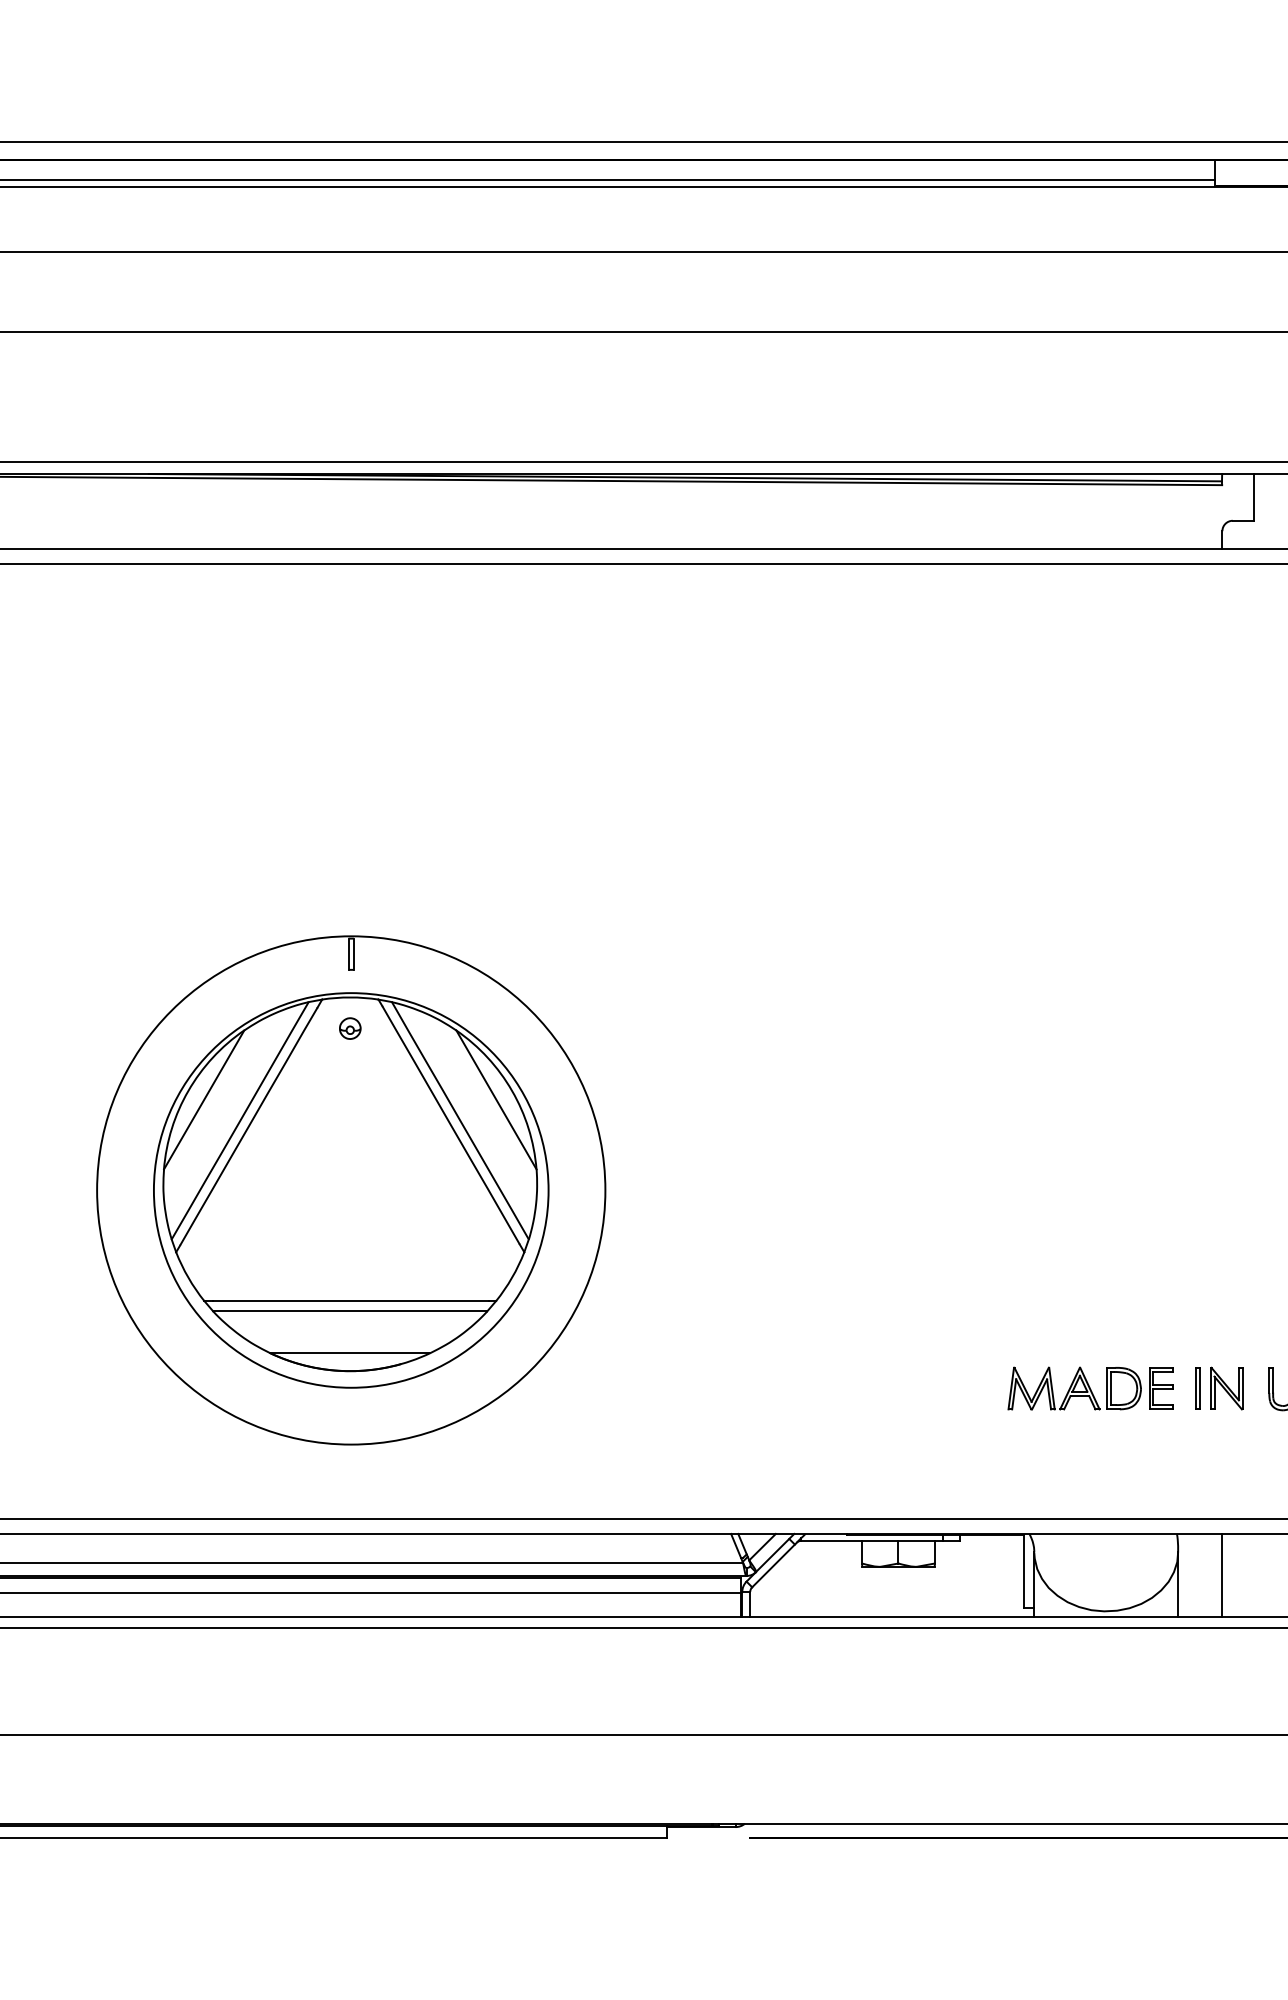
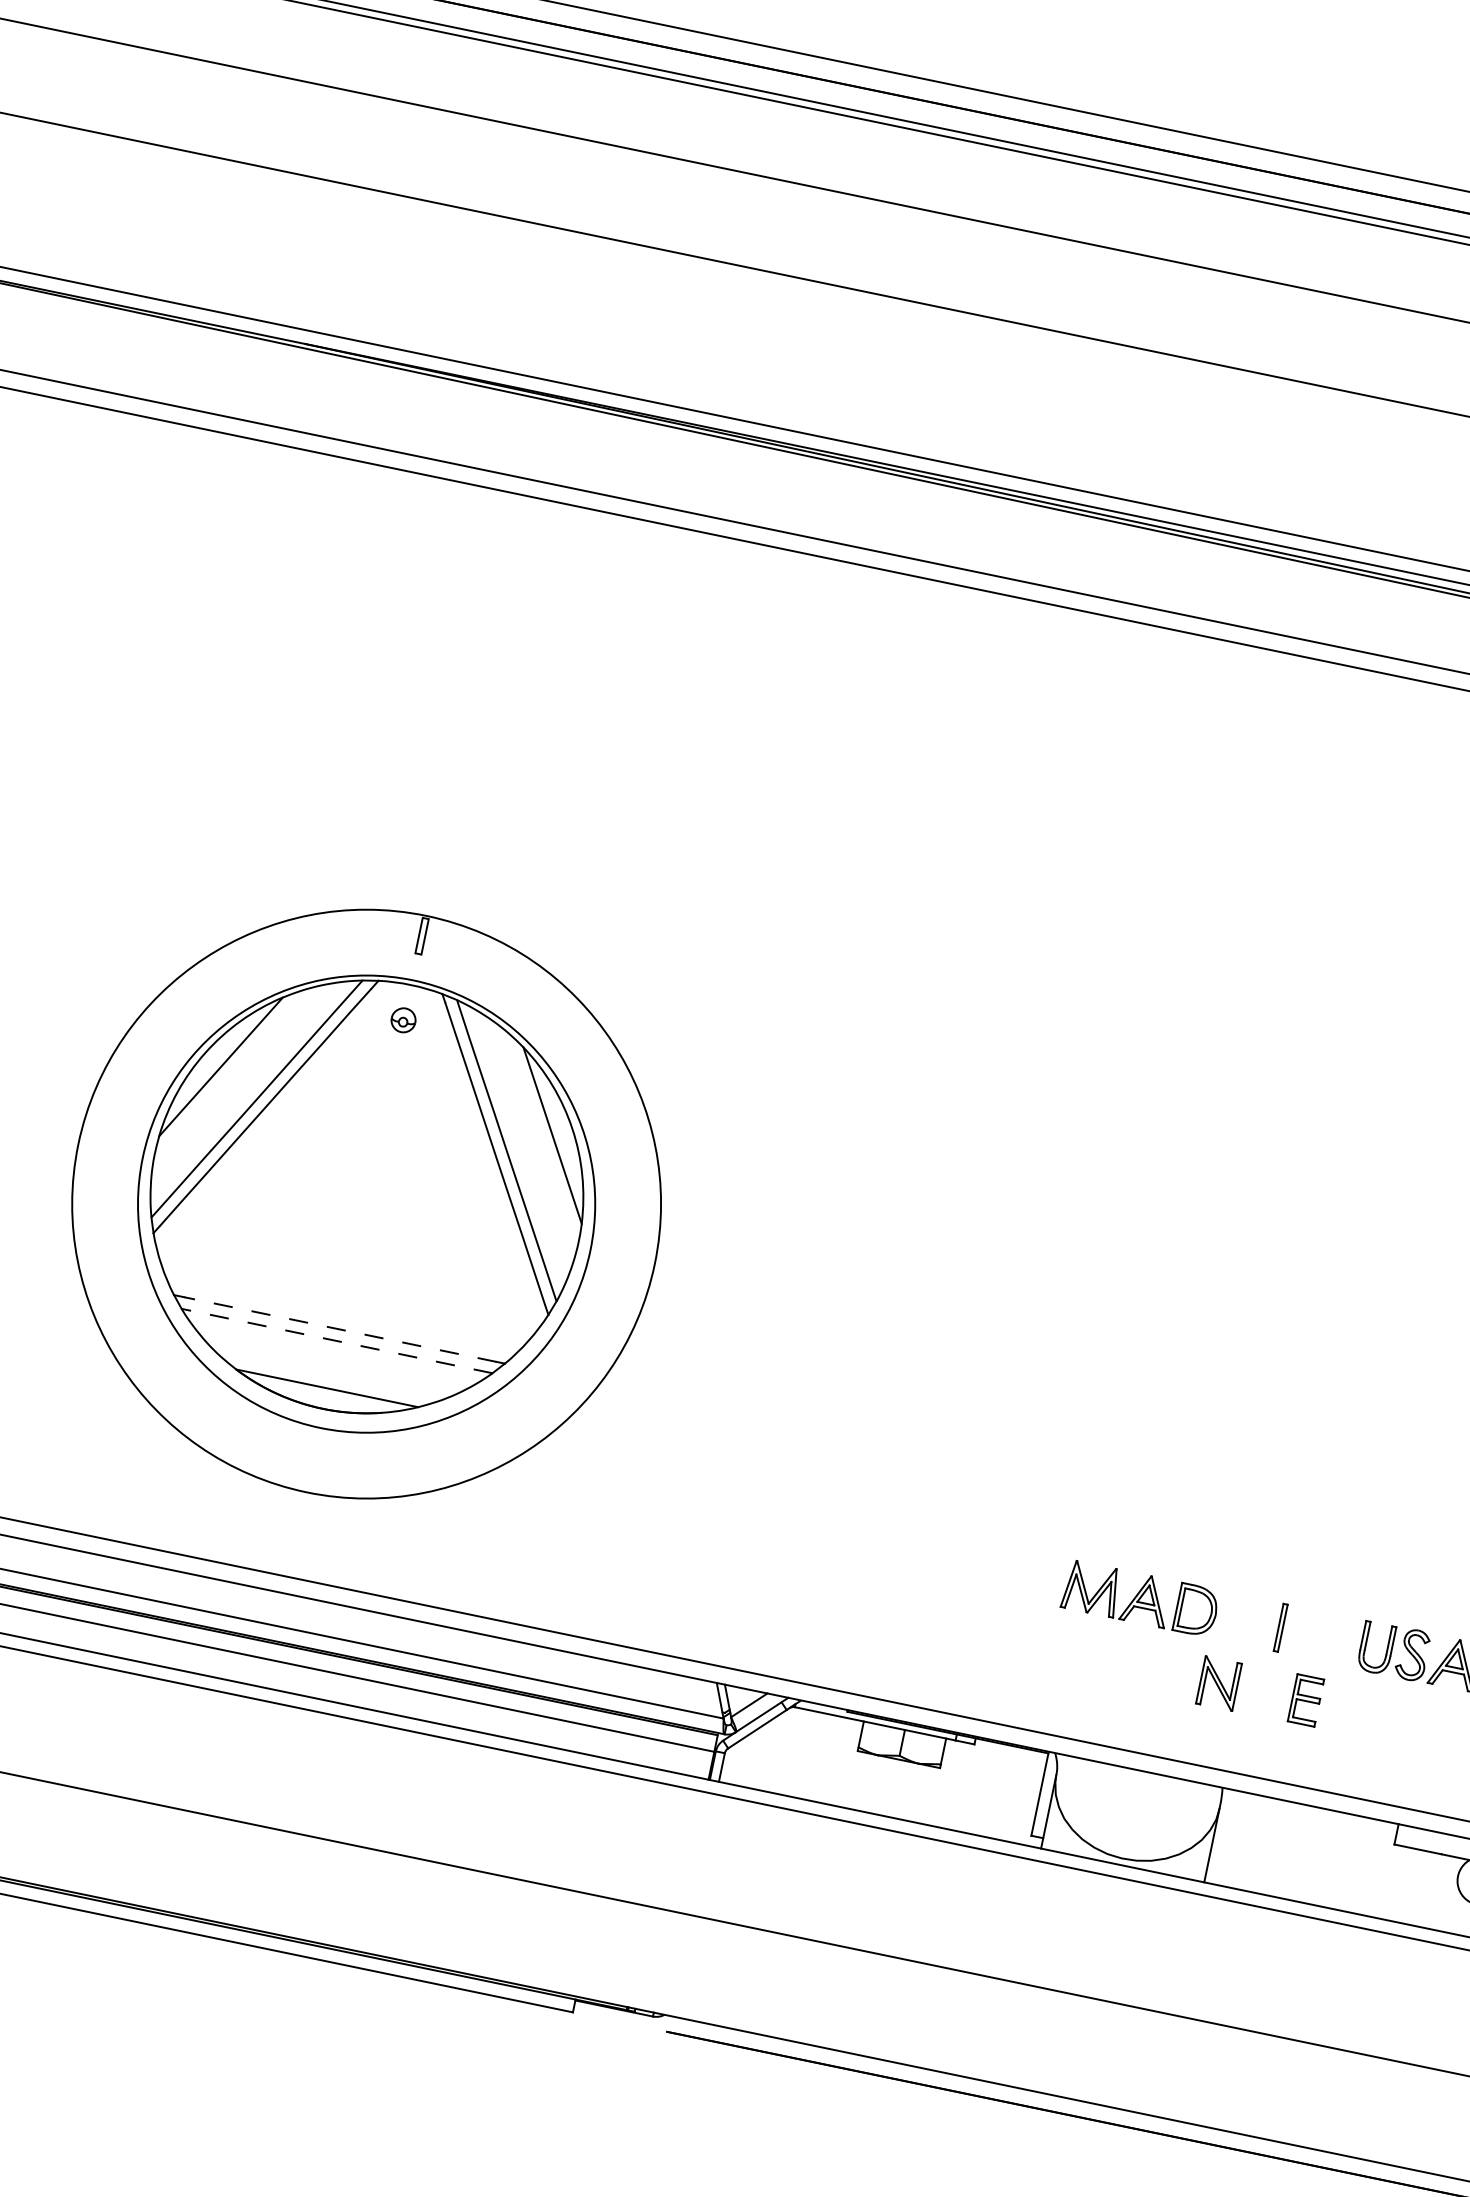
line: (351, 1301) -> (340, 1330), solid -> dashed
line: (349, 1311) -> (336, 1341), solid -> dashed
part: (1161, 1388) -> (1306, 1700), moved
part: (1226, 1388) -> (1218, 1683), moved
line: (1222, 1575) -> (1264, 1845), removed

